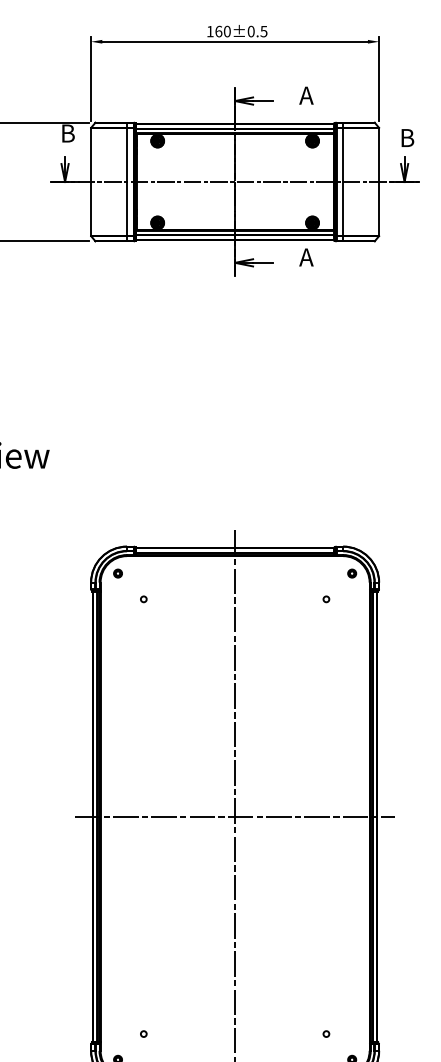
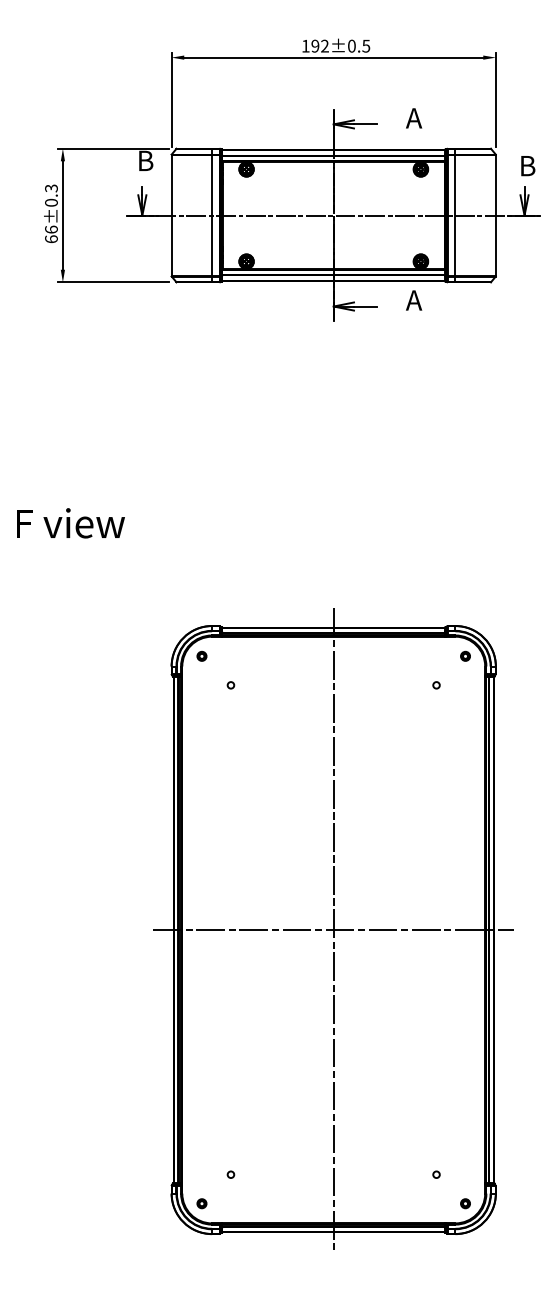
text: (222, 30) -> (319, 45), 160±0.5 -> 192±0.5

